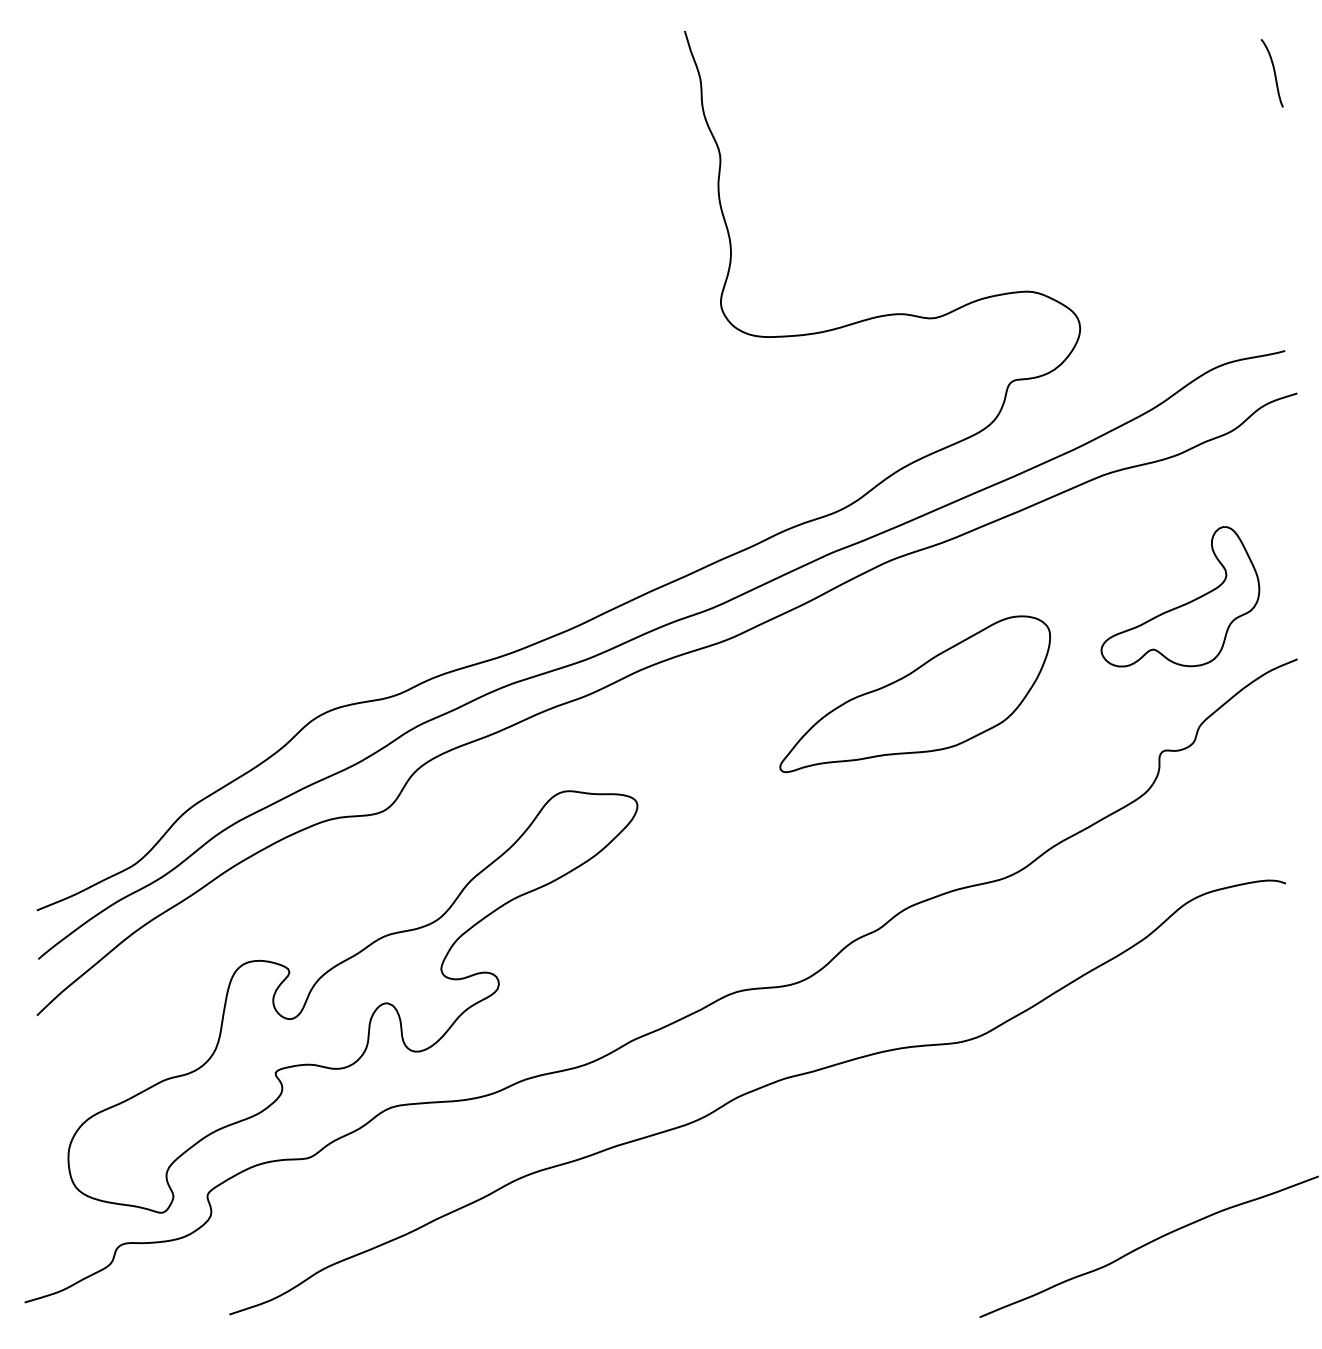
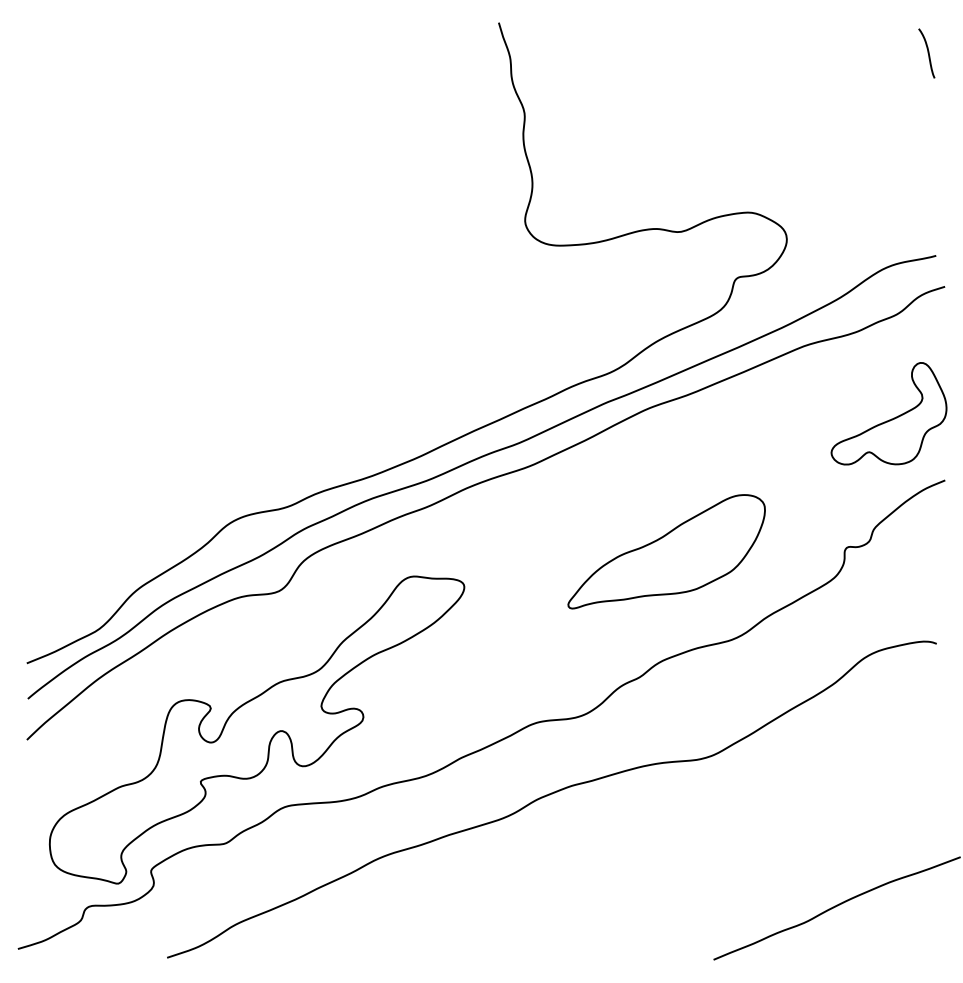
part: (1184, 603) -> (892, 418), moved
part: (914, 694) -> (666, 551), moved

